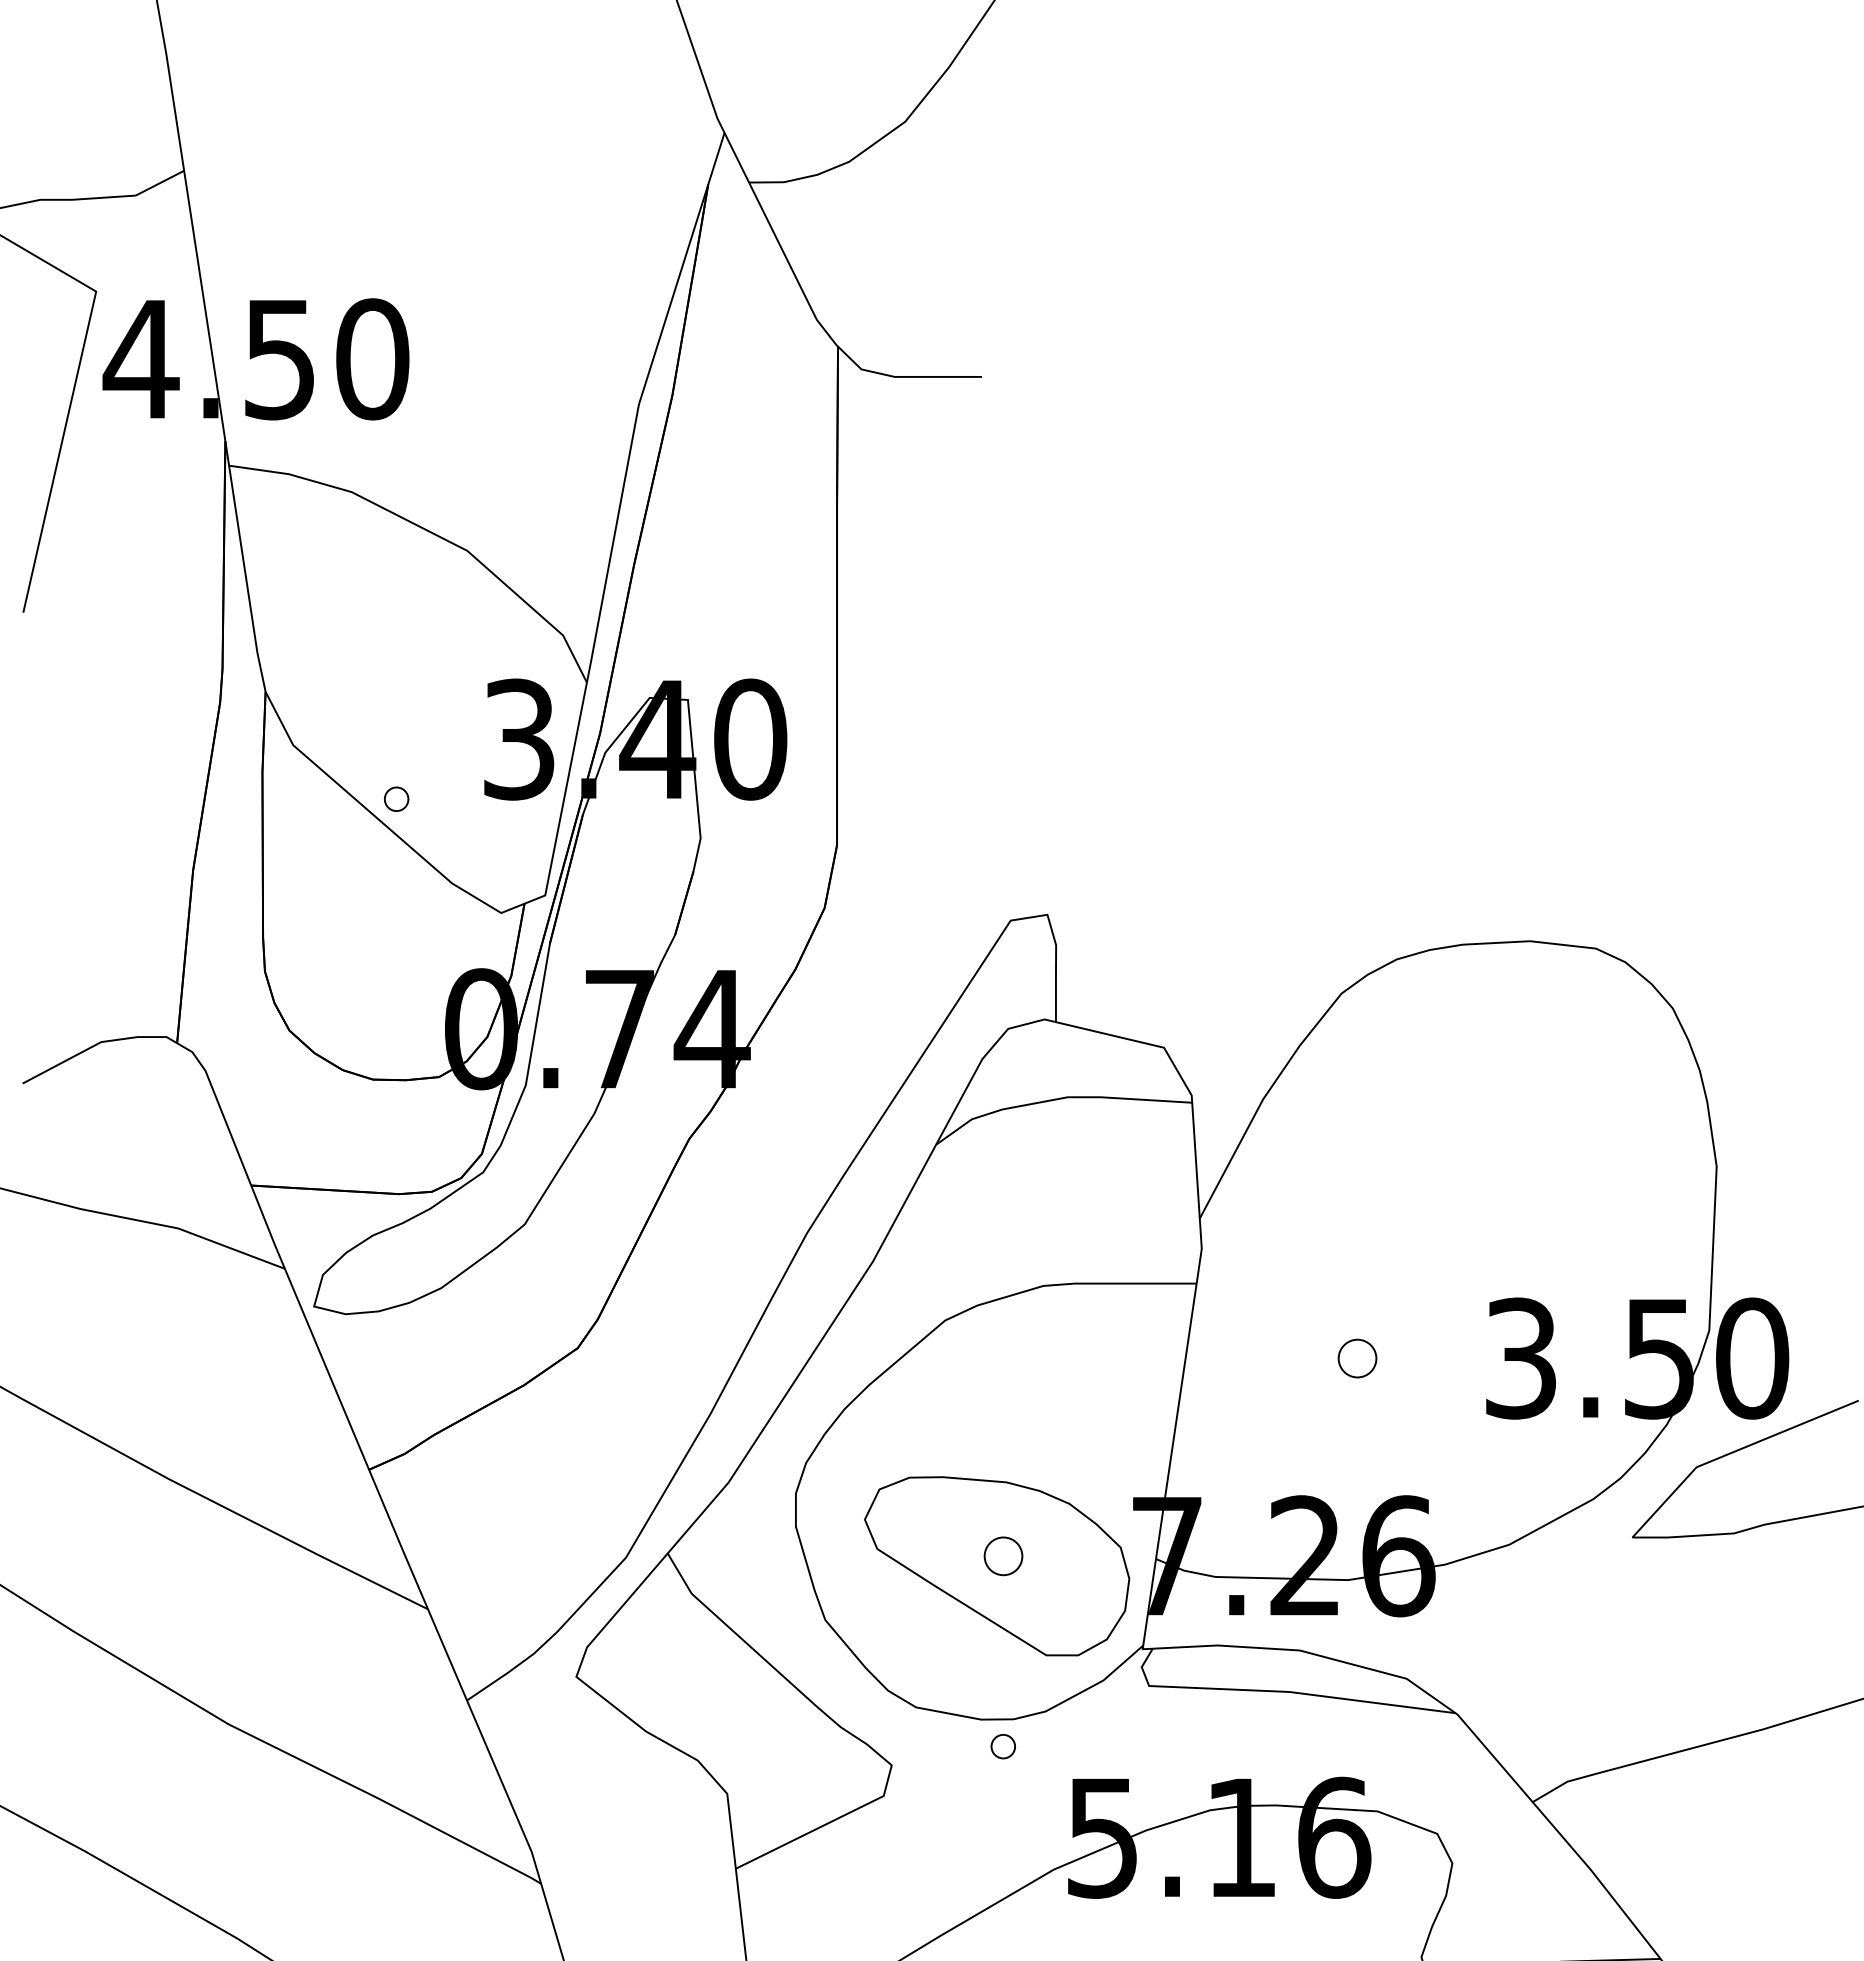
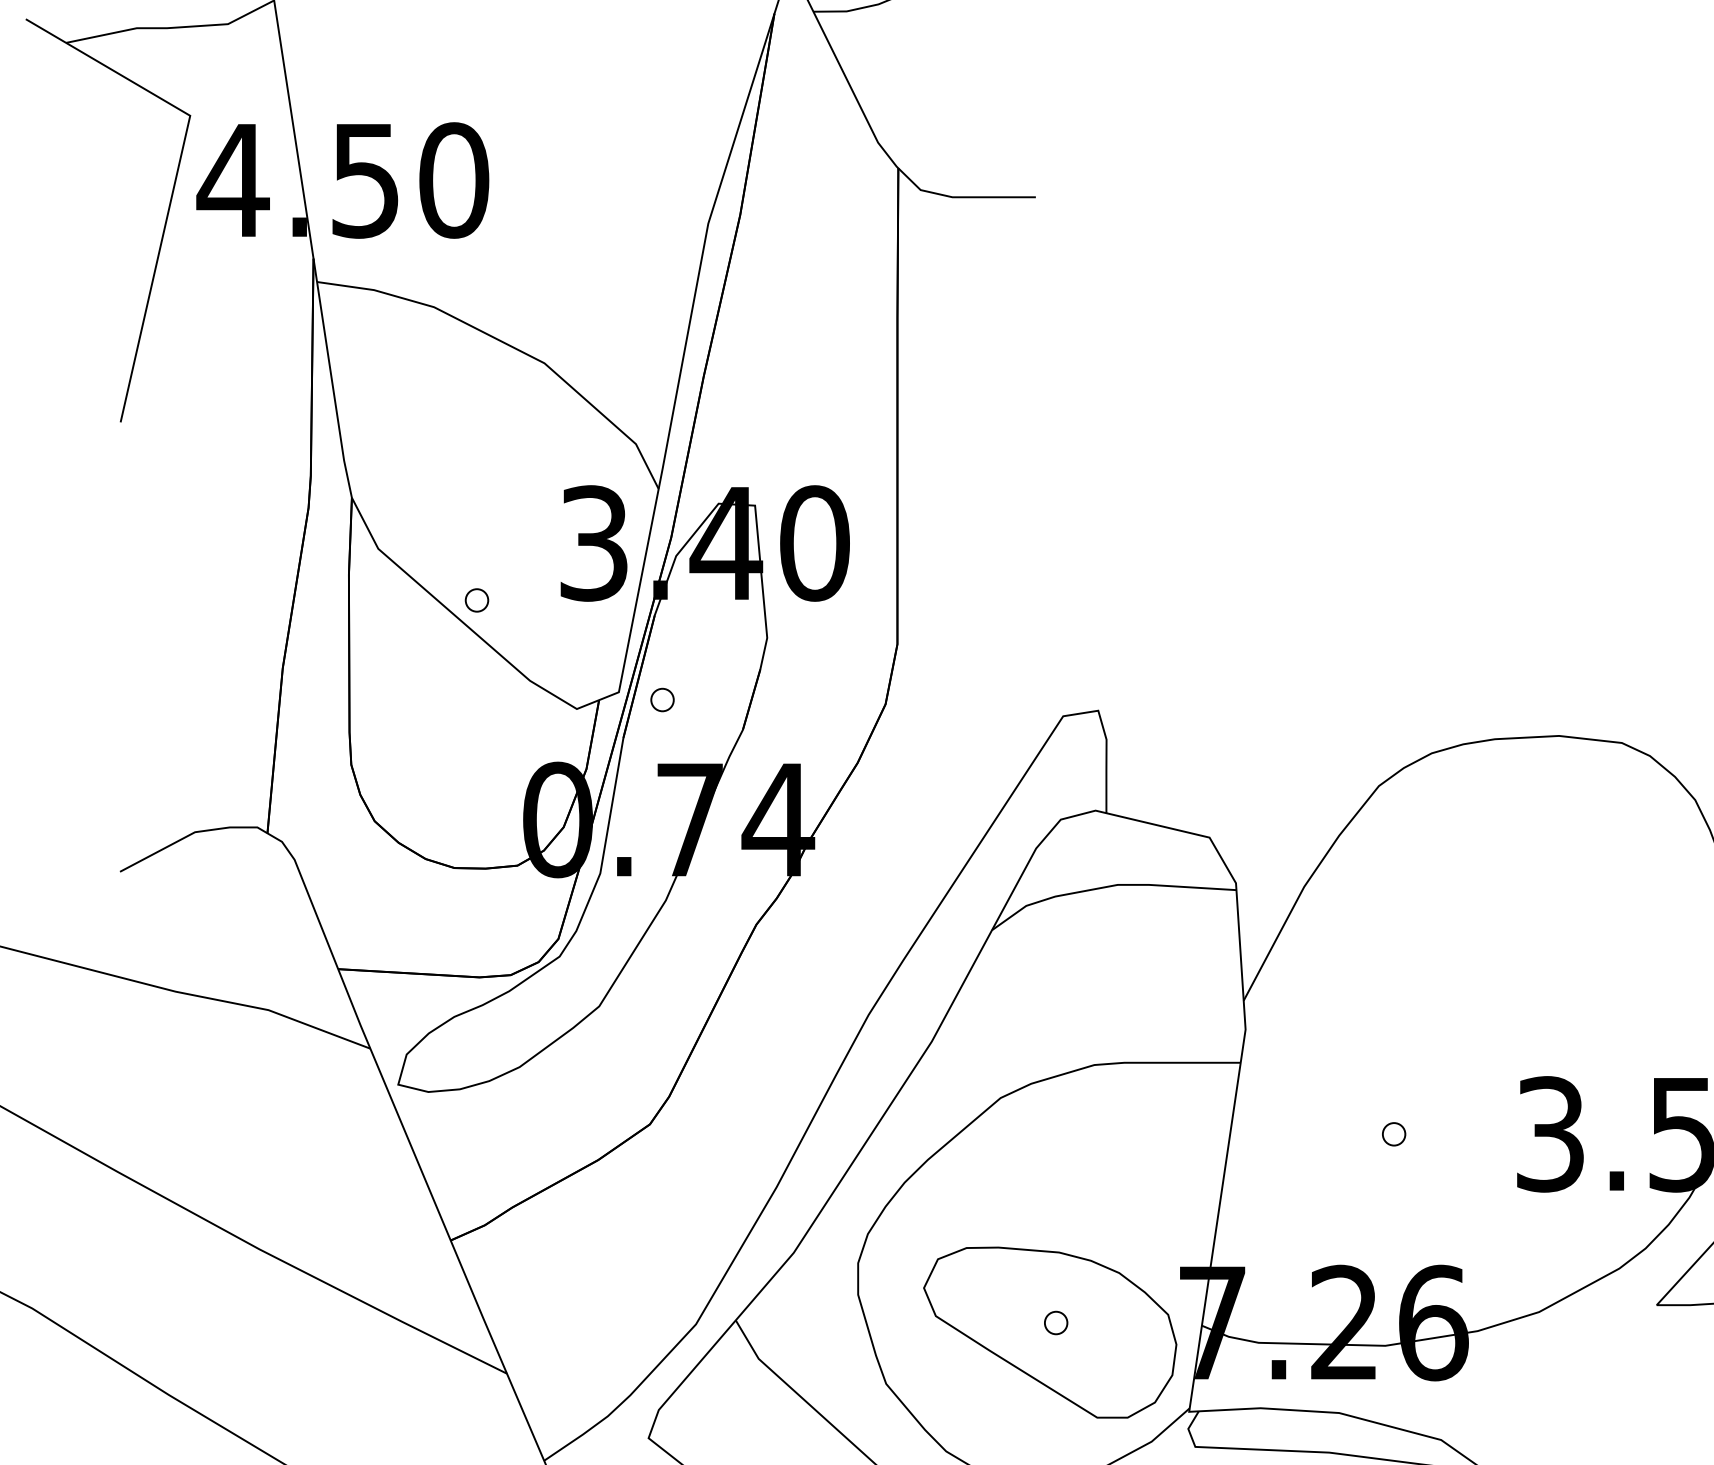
part: (590, 903) -> (662, 699), added
part: (1356, 1358) -> (1393, 1134), size x0.62
part: (1002, 1555) -> (1055, 1322), size x0.62

